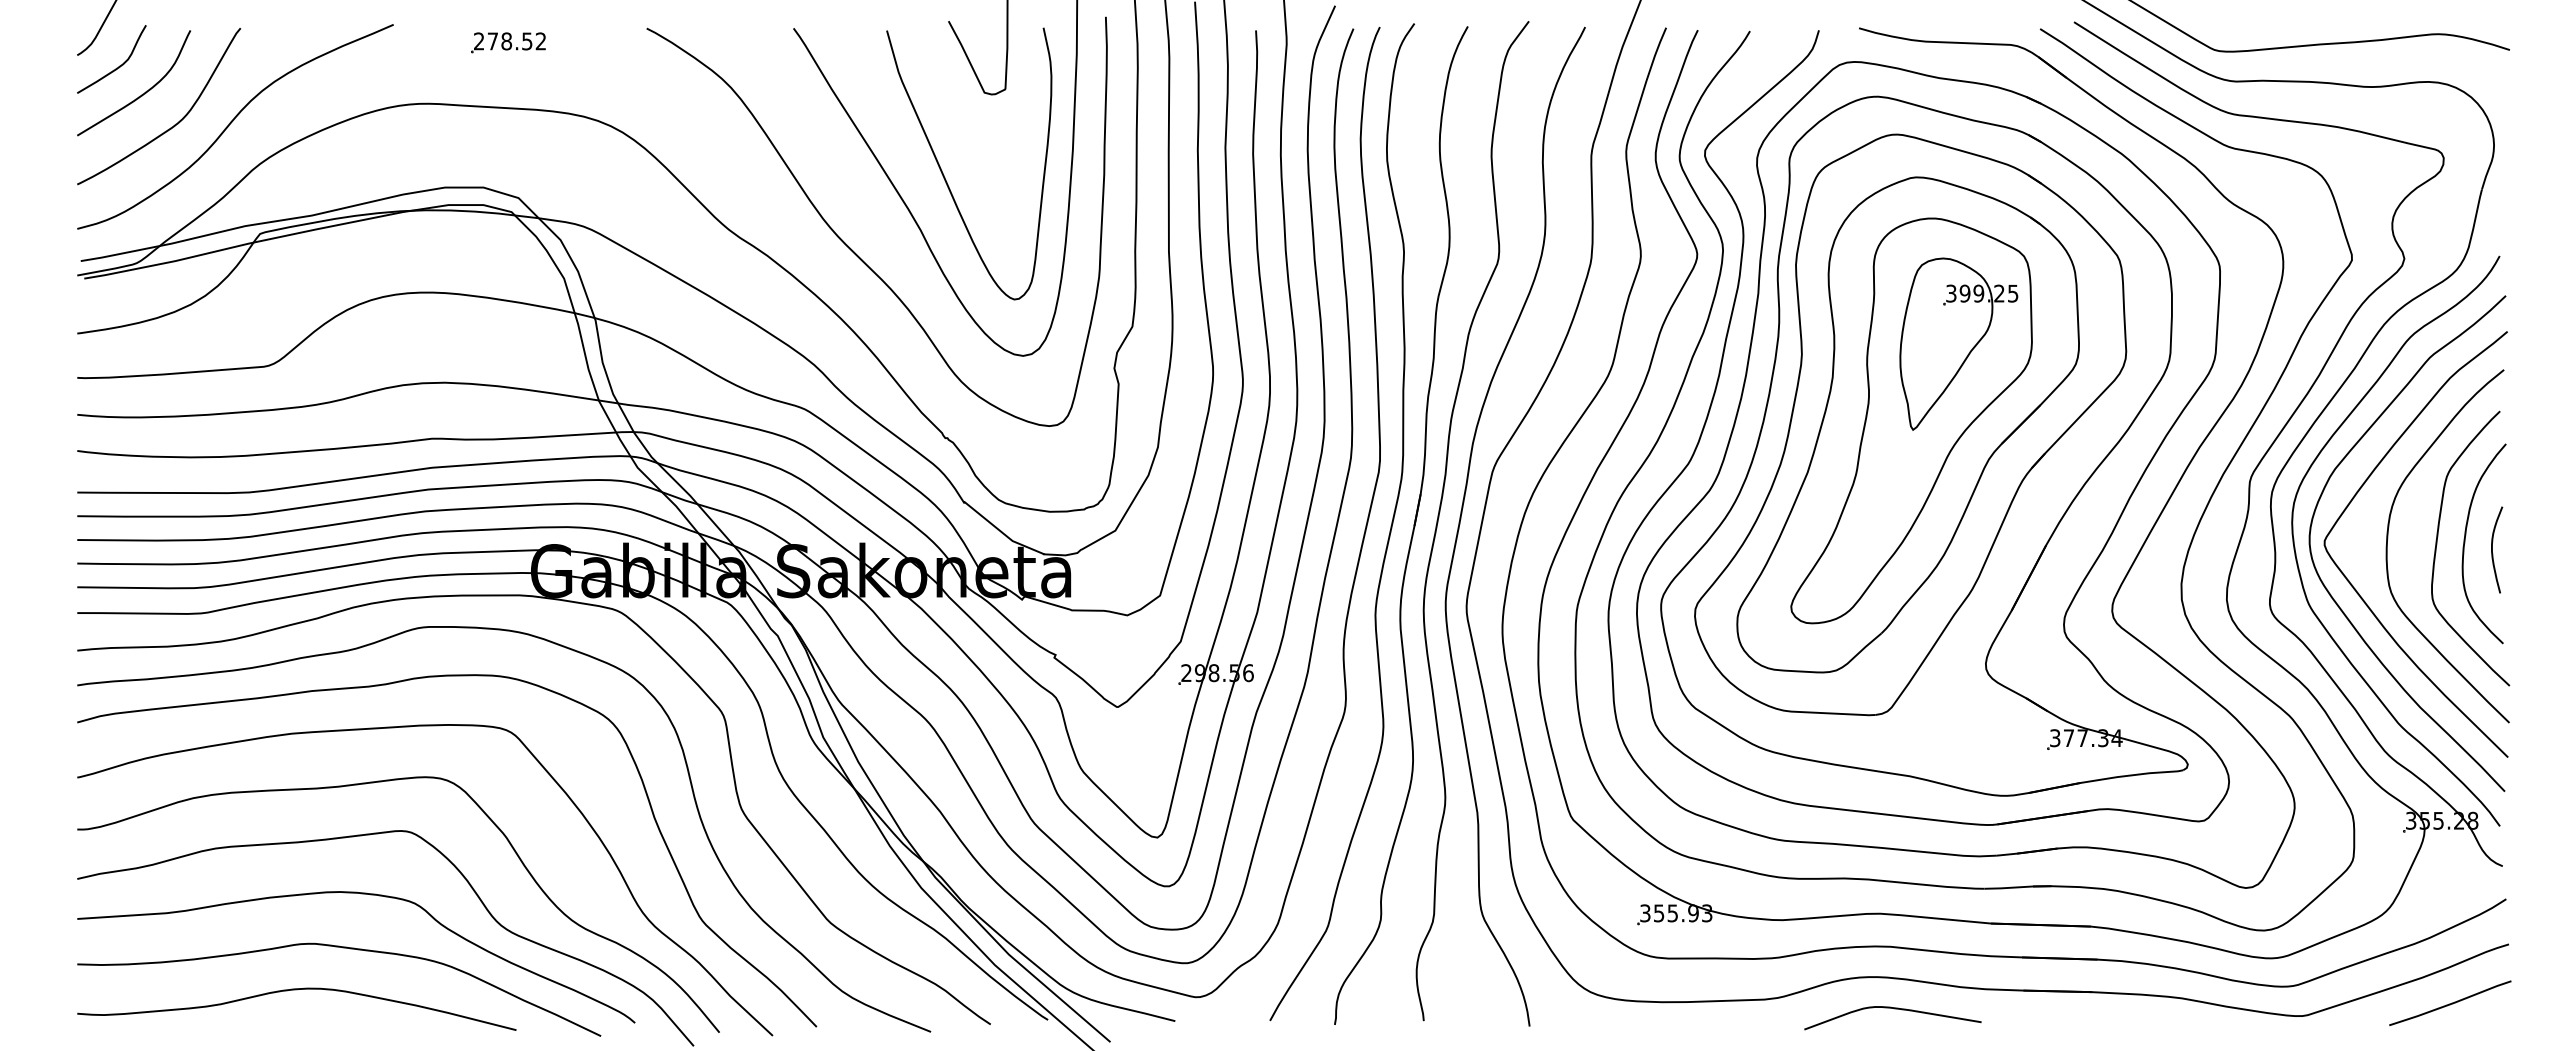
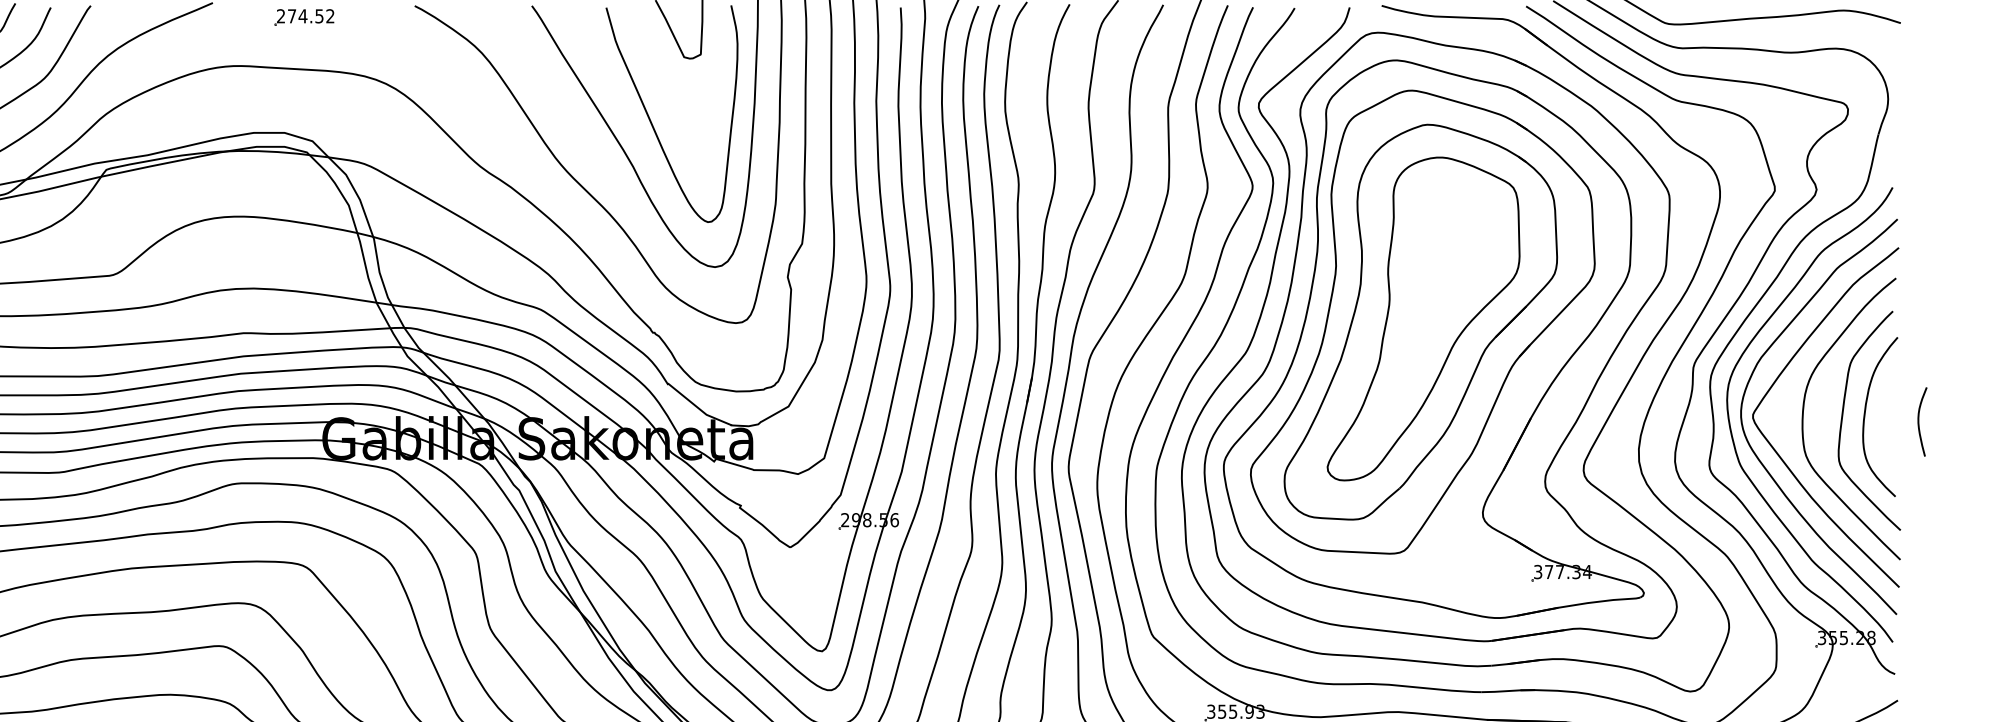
text: (506, 41) -> (302, 16), 278.52 -> 274.52
part: (1958, 343) -> (1461, 257), removed
curve: (2492, 549) -> (1918, 421), moved

